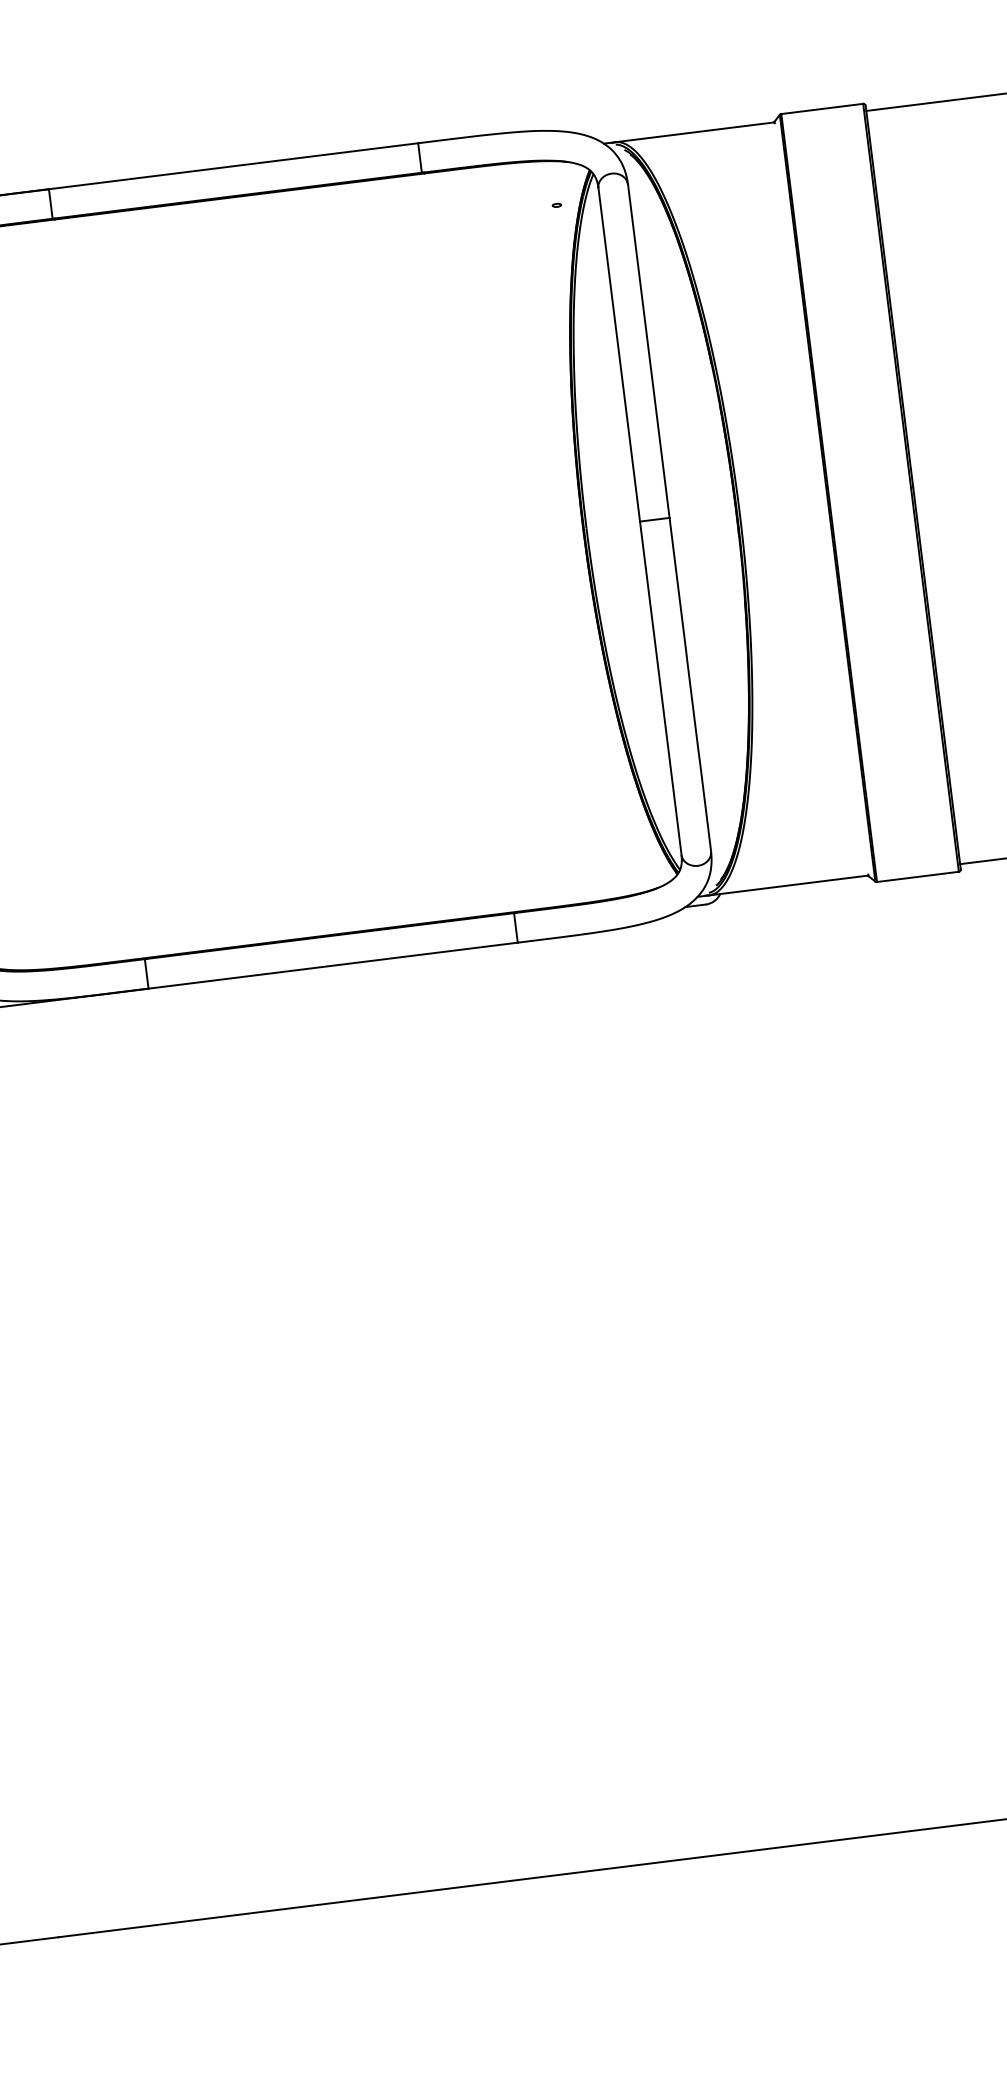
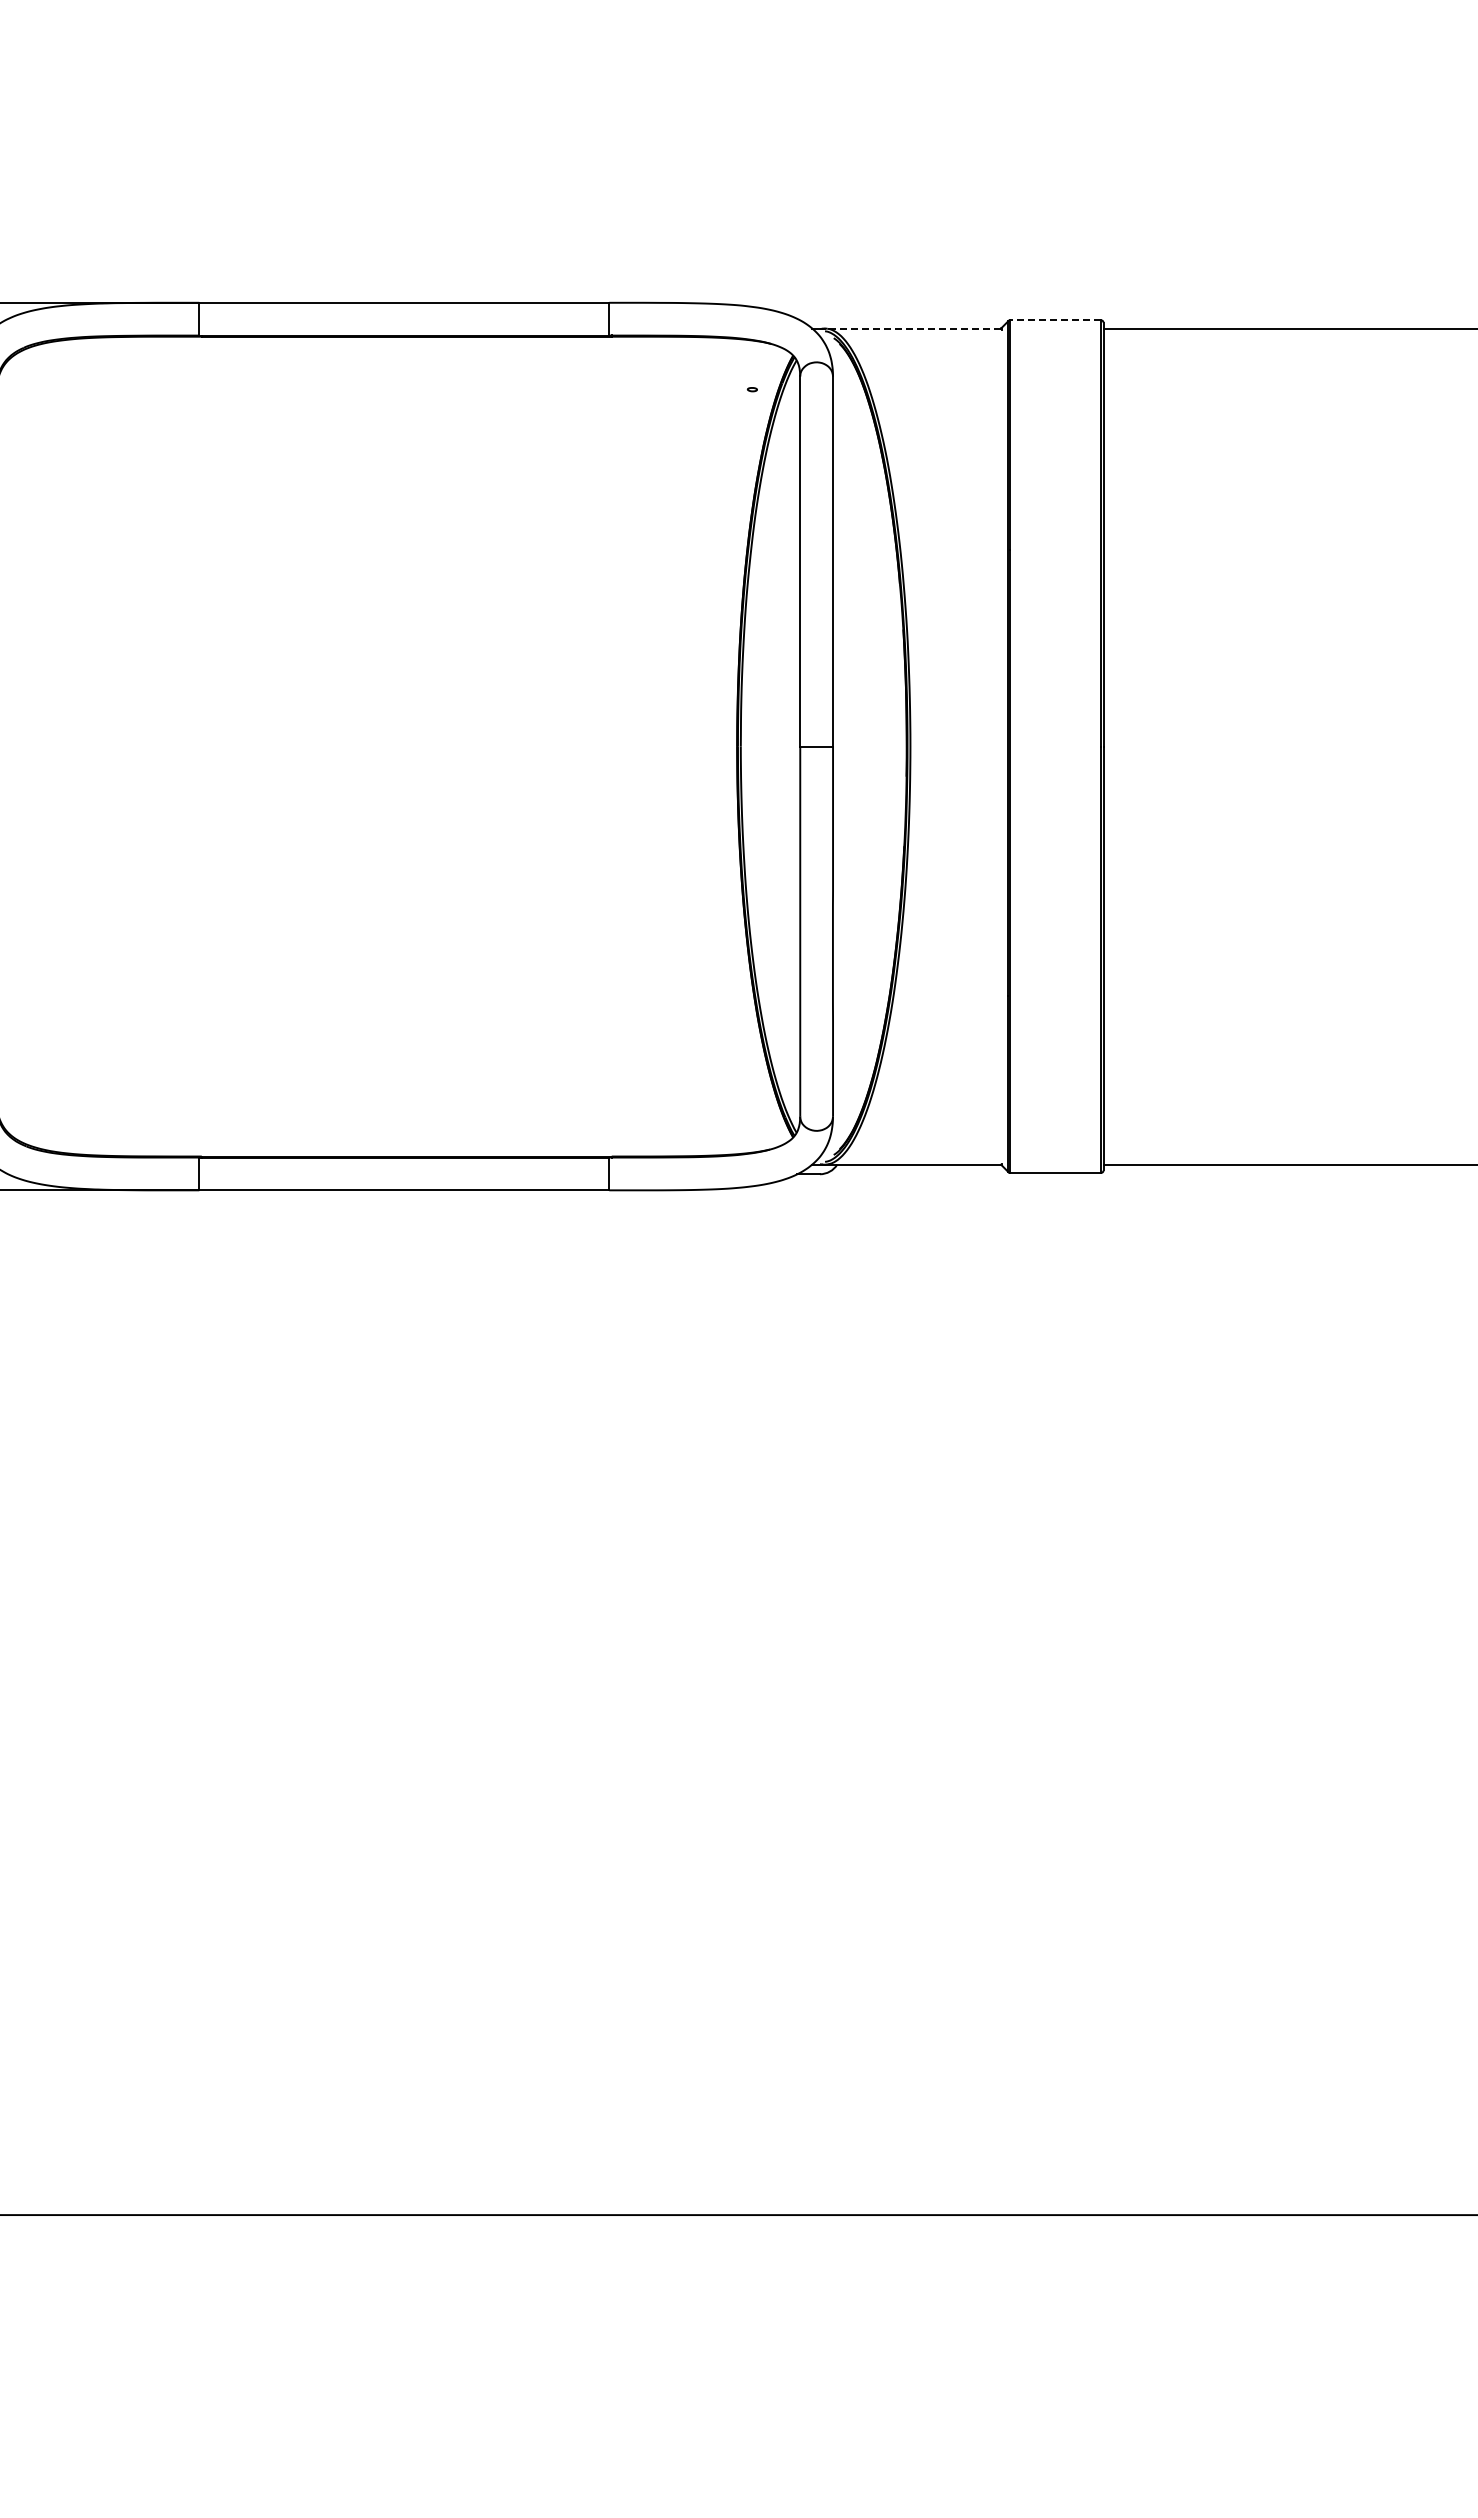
line: (822, 109) -> (1055, 320), solid -> dashed
line: (694, 132) -> (912, 328), solid -> dashed

